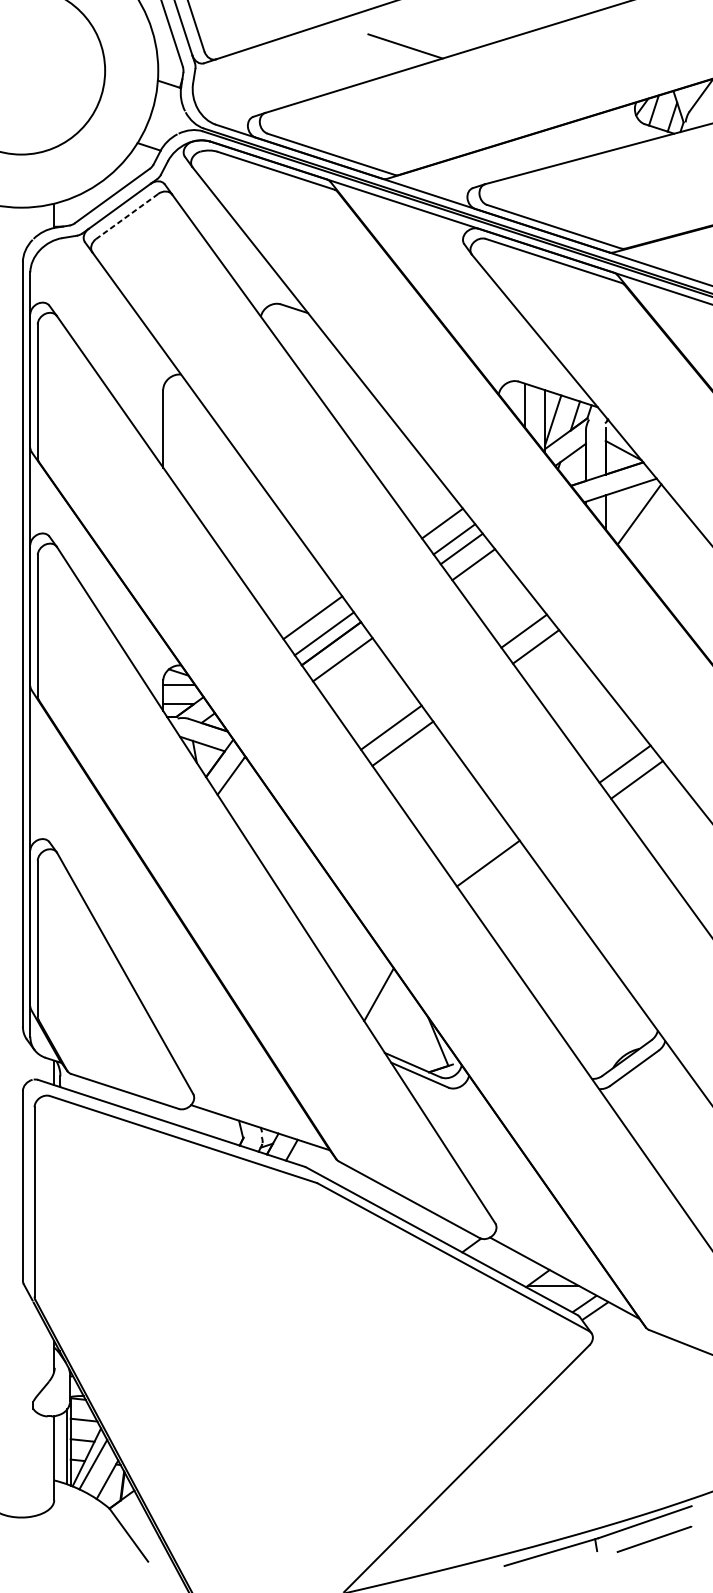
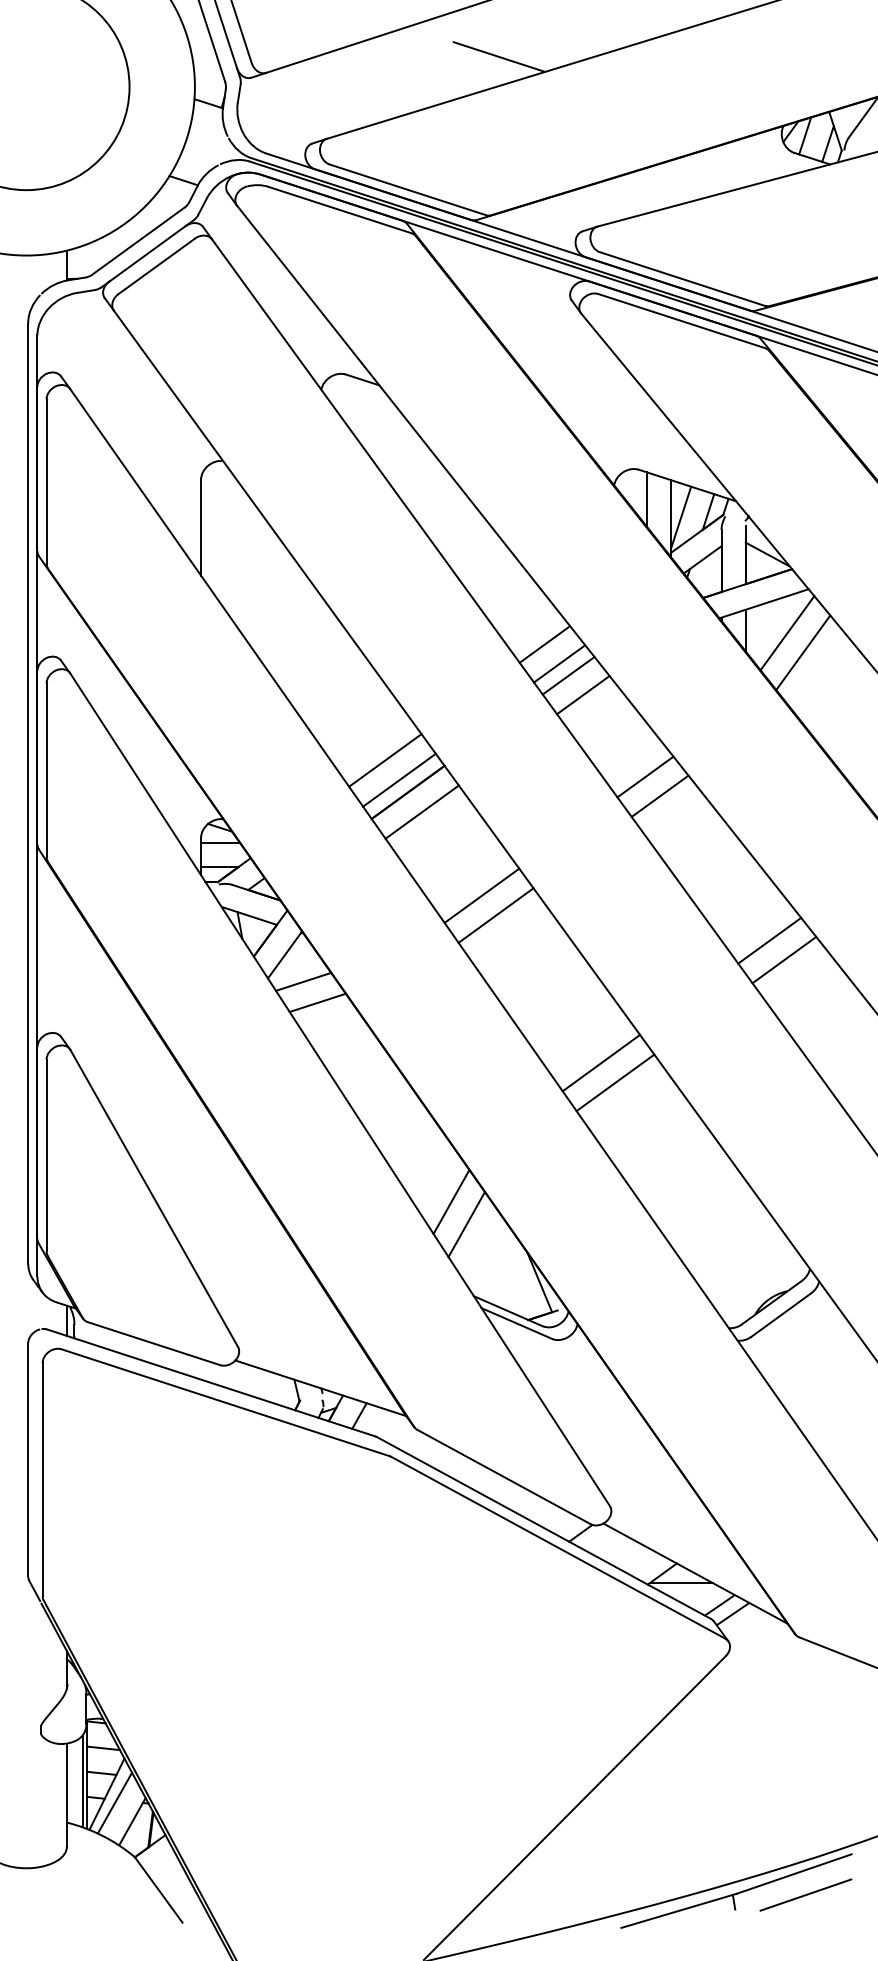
line: (127, 216) -> (156, 266), dashed -> solid
line: (652, 530) -> (803, 652), added
line: (246, 797) -> (303, 981), added
line: (257, 814) -> (317, 1002), added
line: (499, 879) -> (615, 1082), added
line: (366, 976) -> (451, 1202), added

